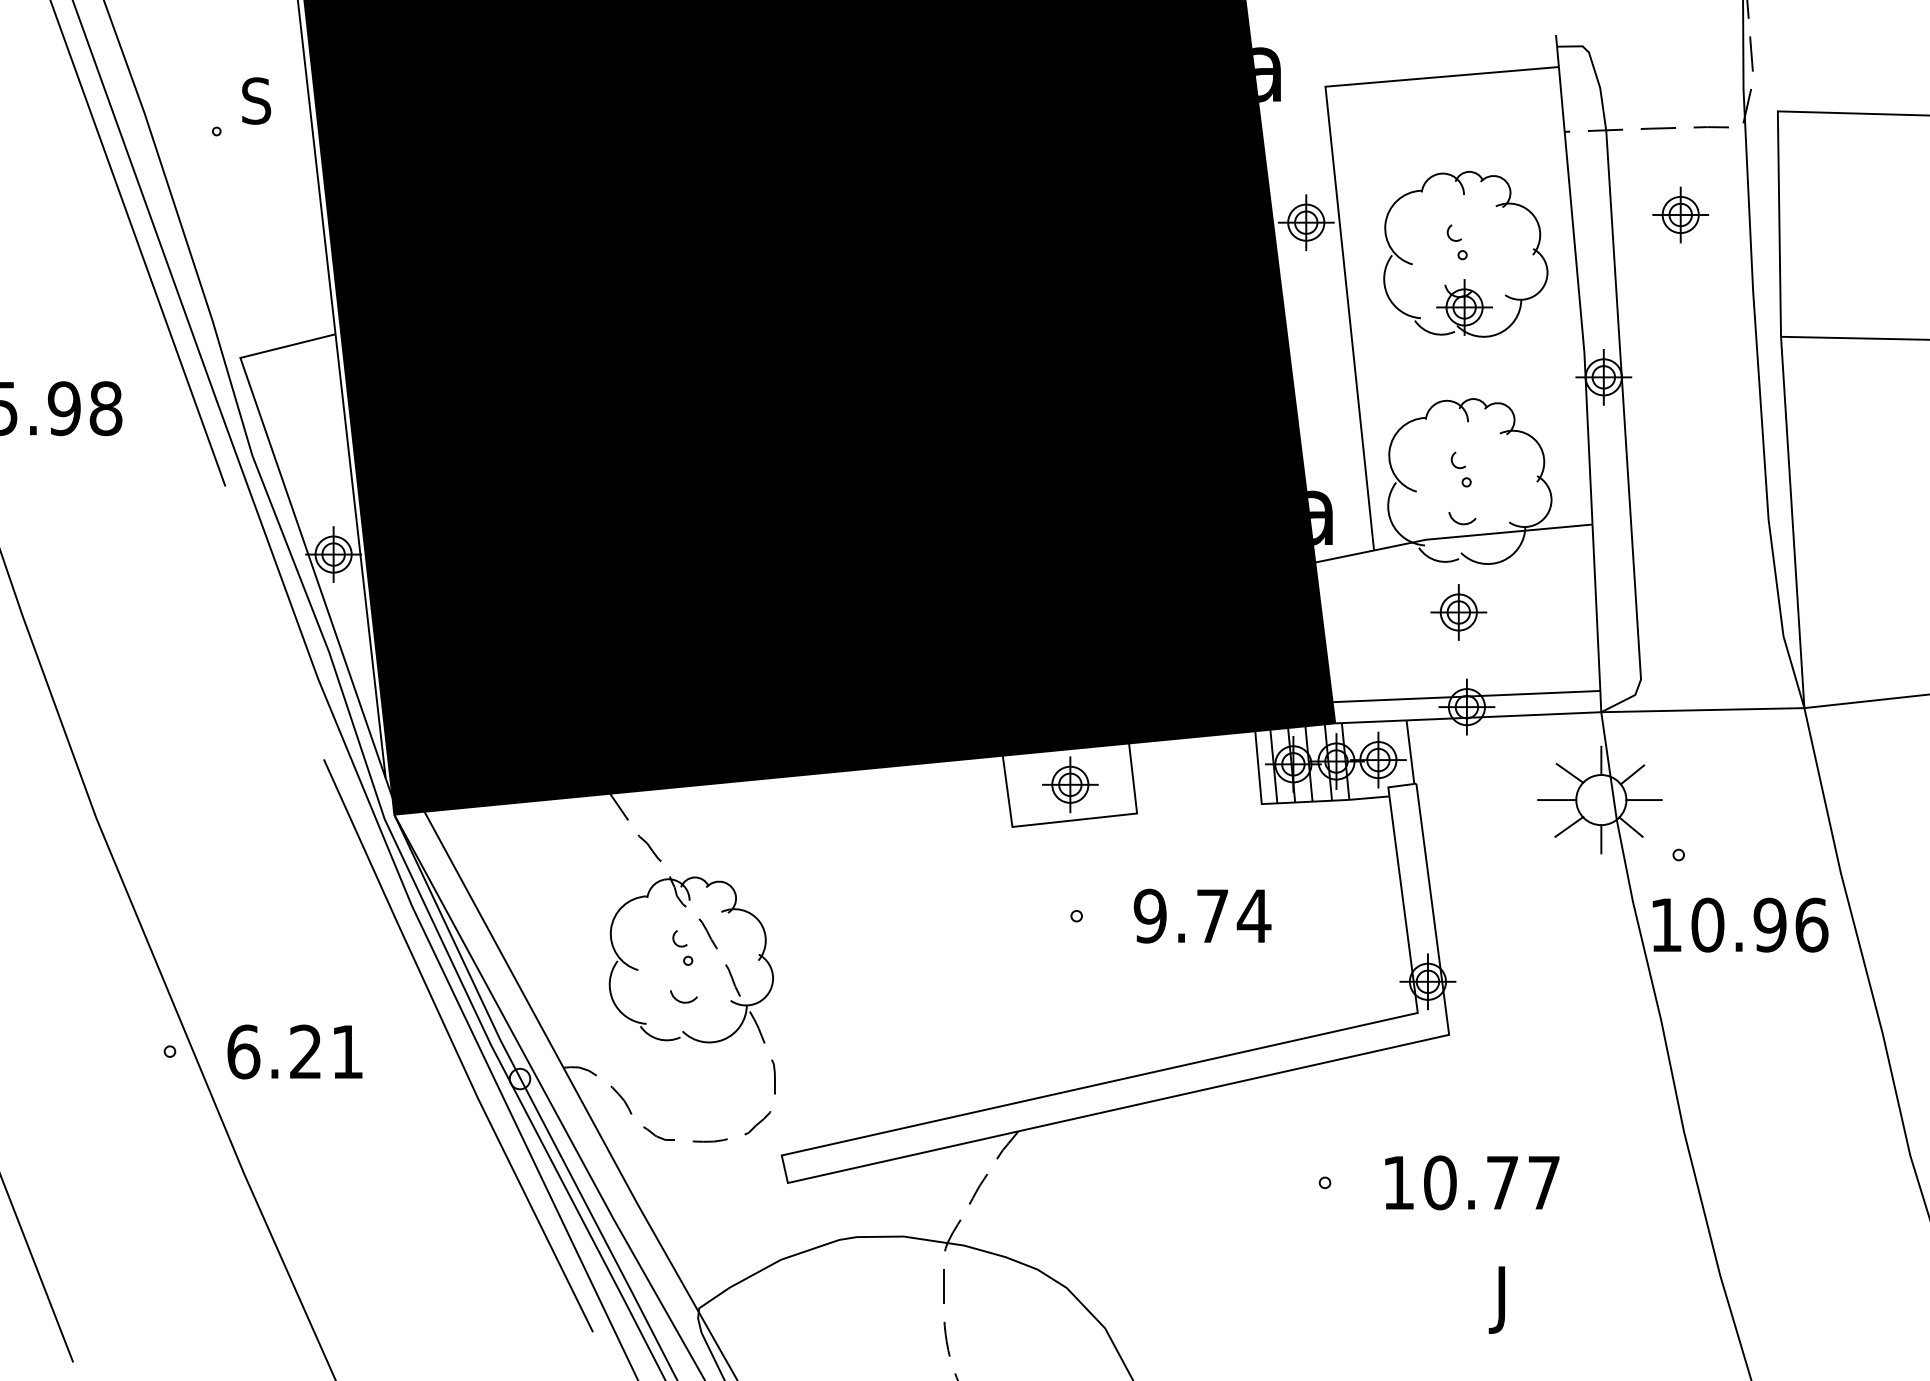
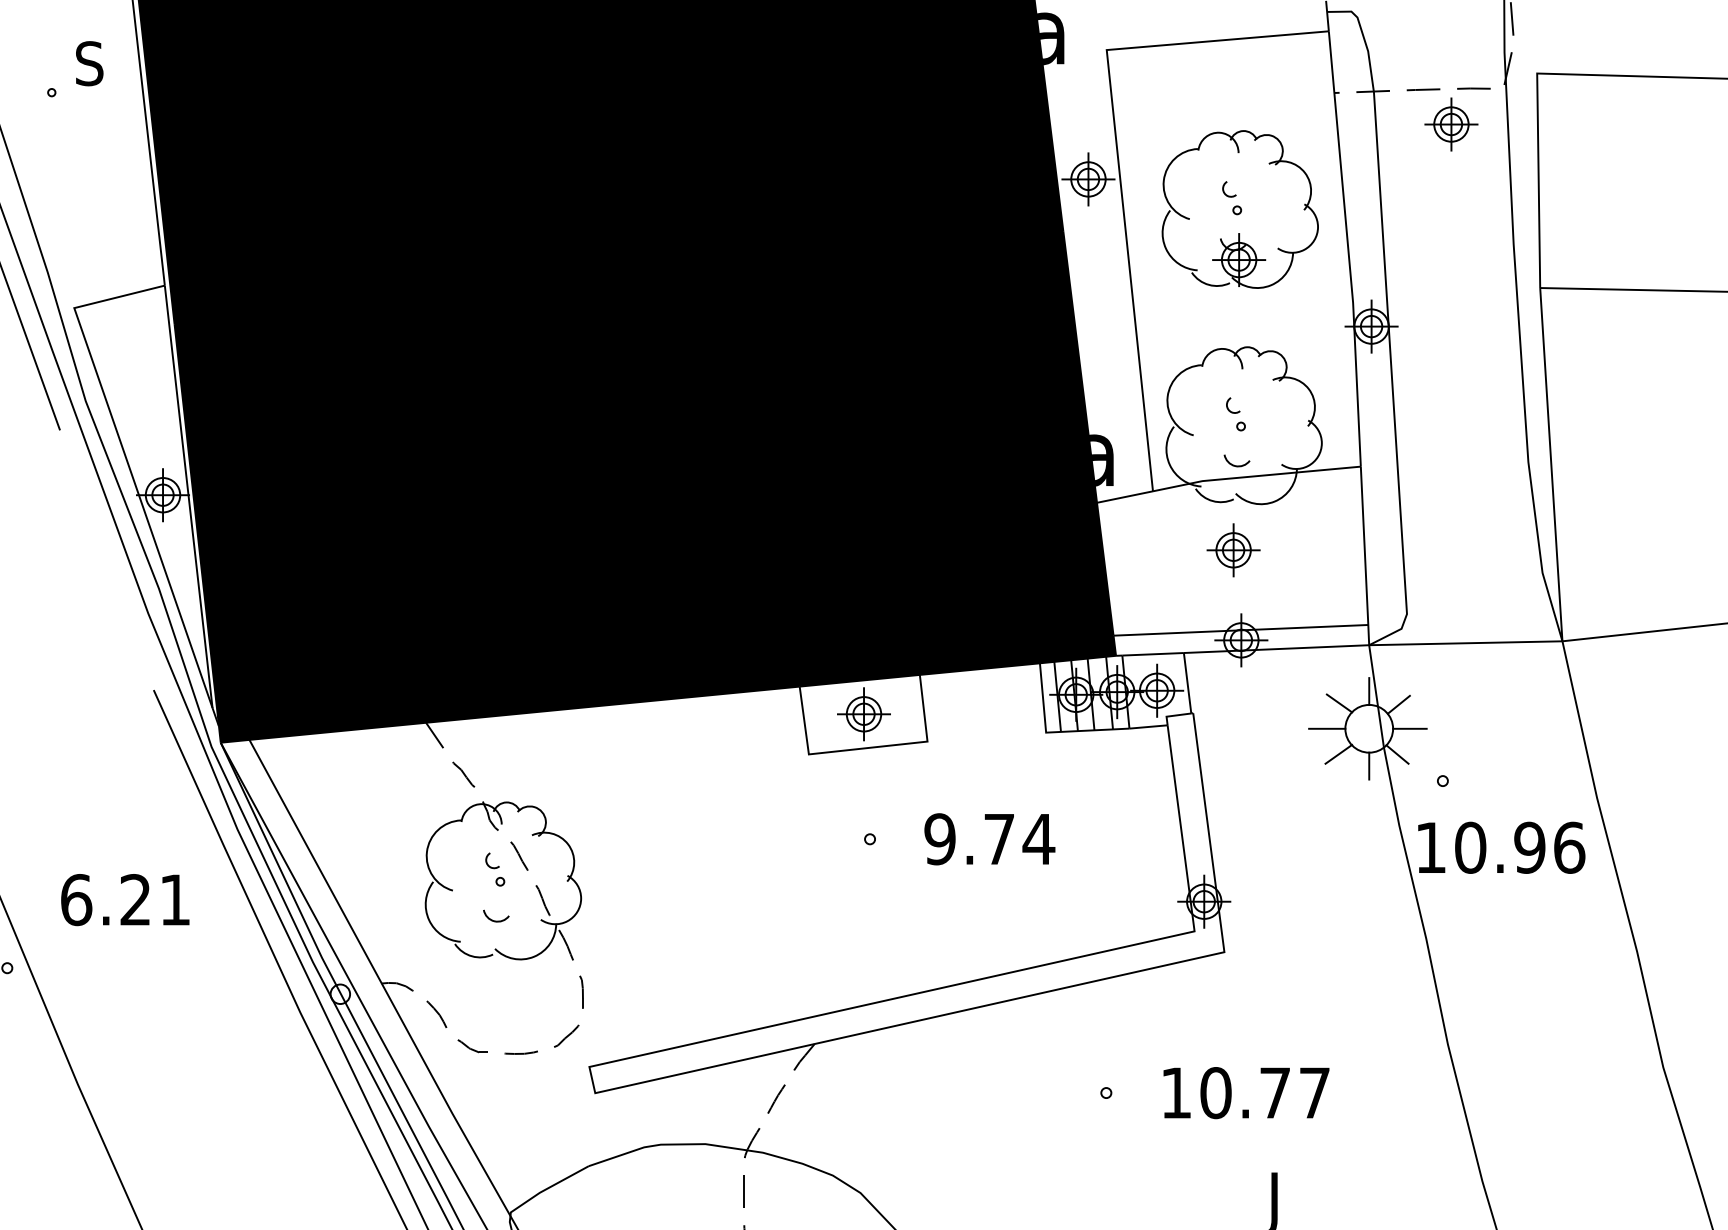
part: (1680, 214) -> (1451, 124), moved
text: (294, 1051) -> (124, 899), moved

